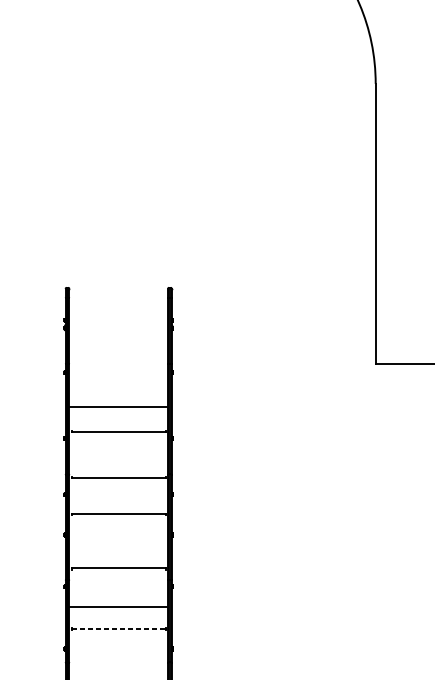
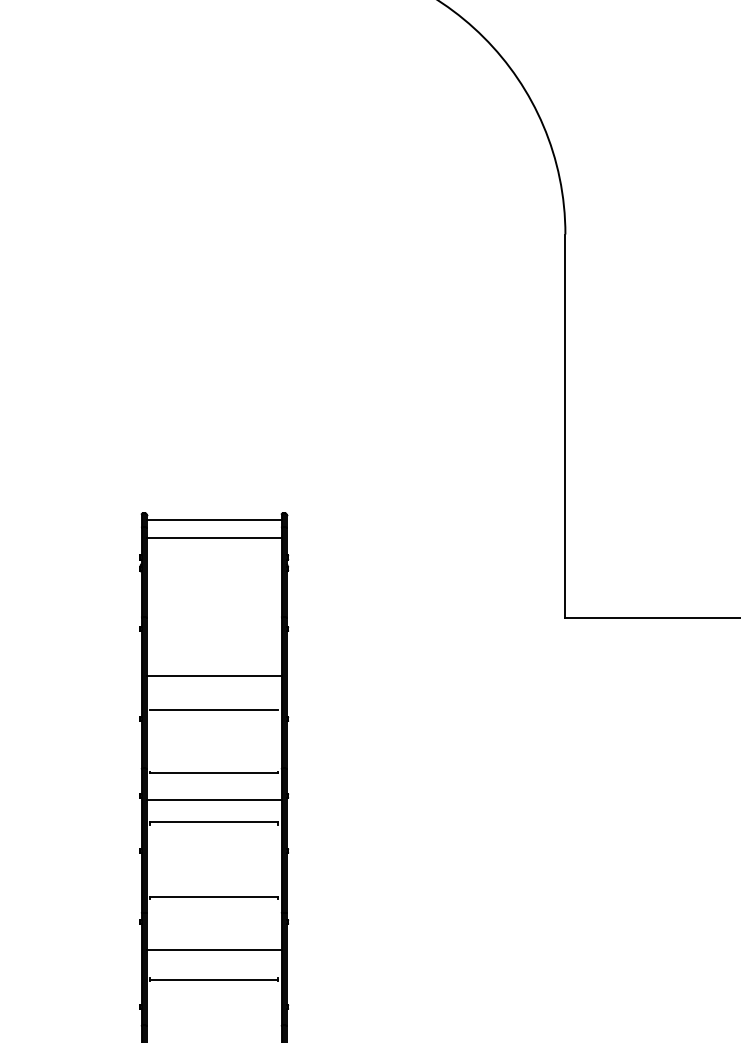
line: (118, 293) -> (213, 520), added
line: (118, 305) -> (213, 537), added
line: (118, 497) -> (213, 799), added
line: (118, 629) -> (214, 980), dashed -> solid

